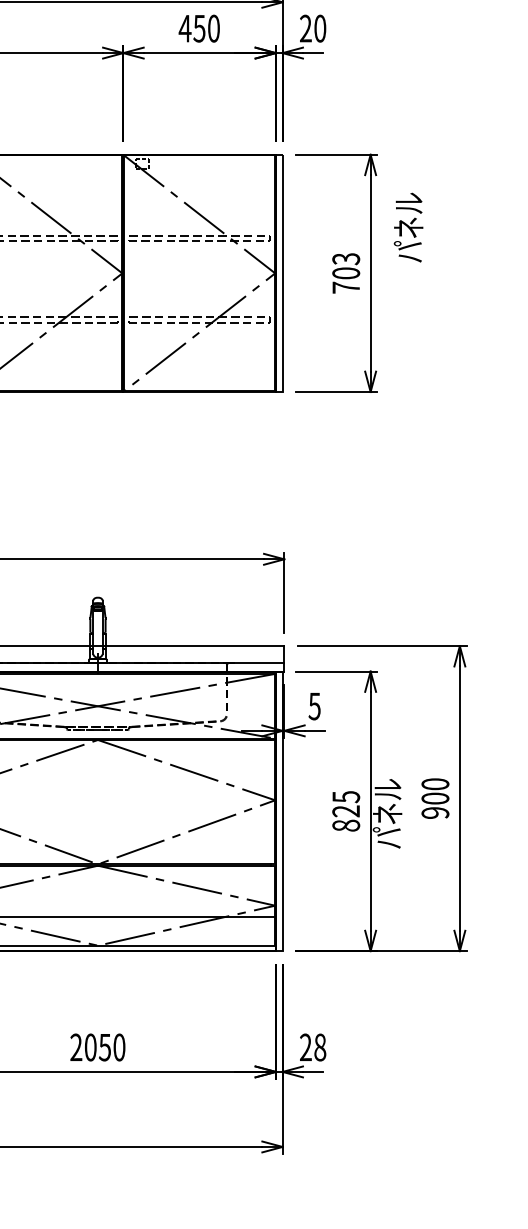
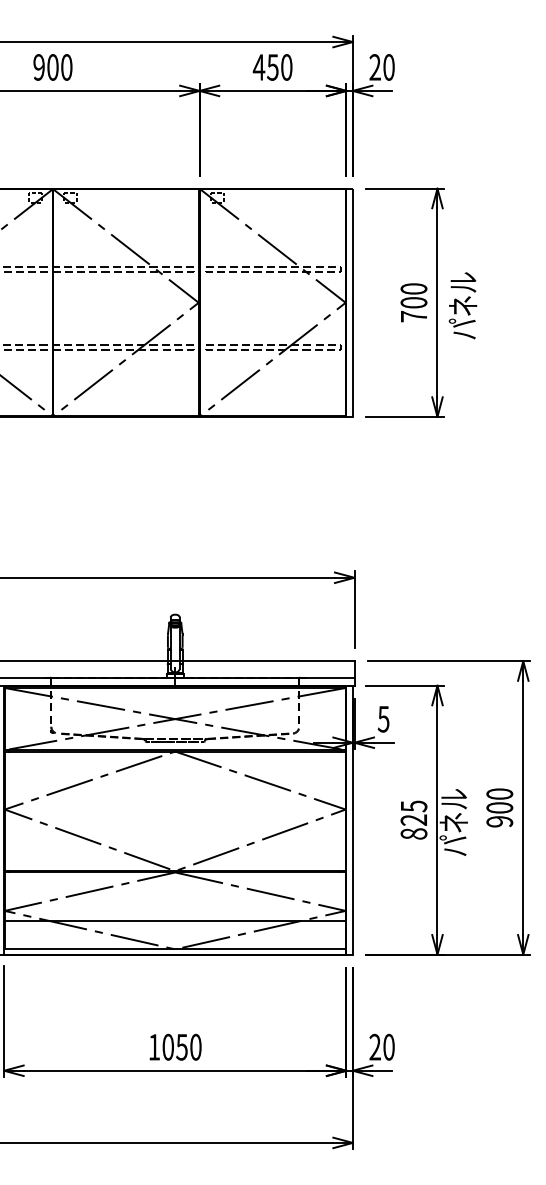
text: (408, 227) -> (462, 305), moved
text: (345, 258) -> (413, 288), 703 -> 700
text: (76, 1046) -> (154, 1046), 2050 -> 1050
text: (319, 1047) -> (388, 1047), 28 -> 20

